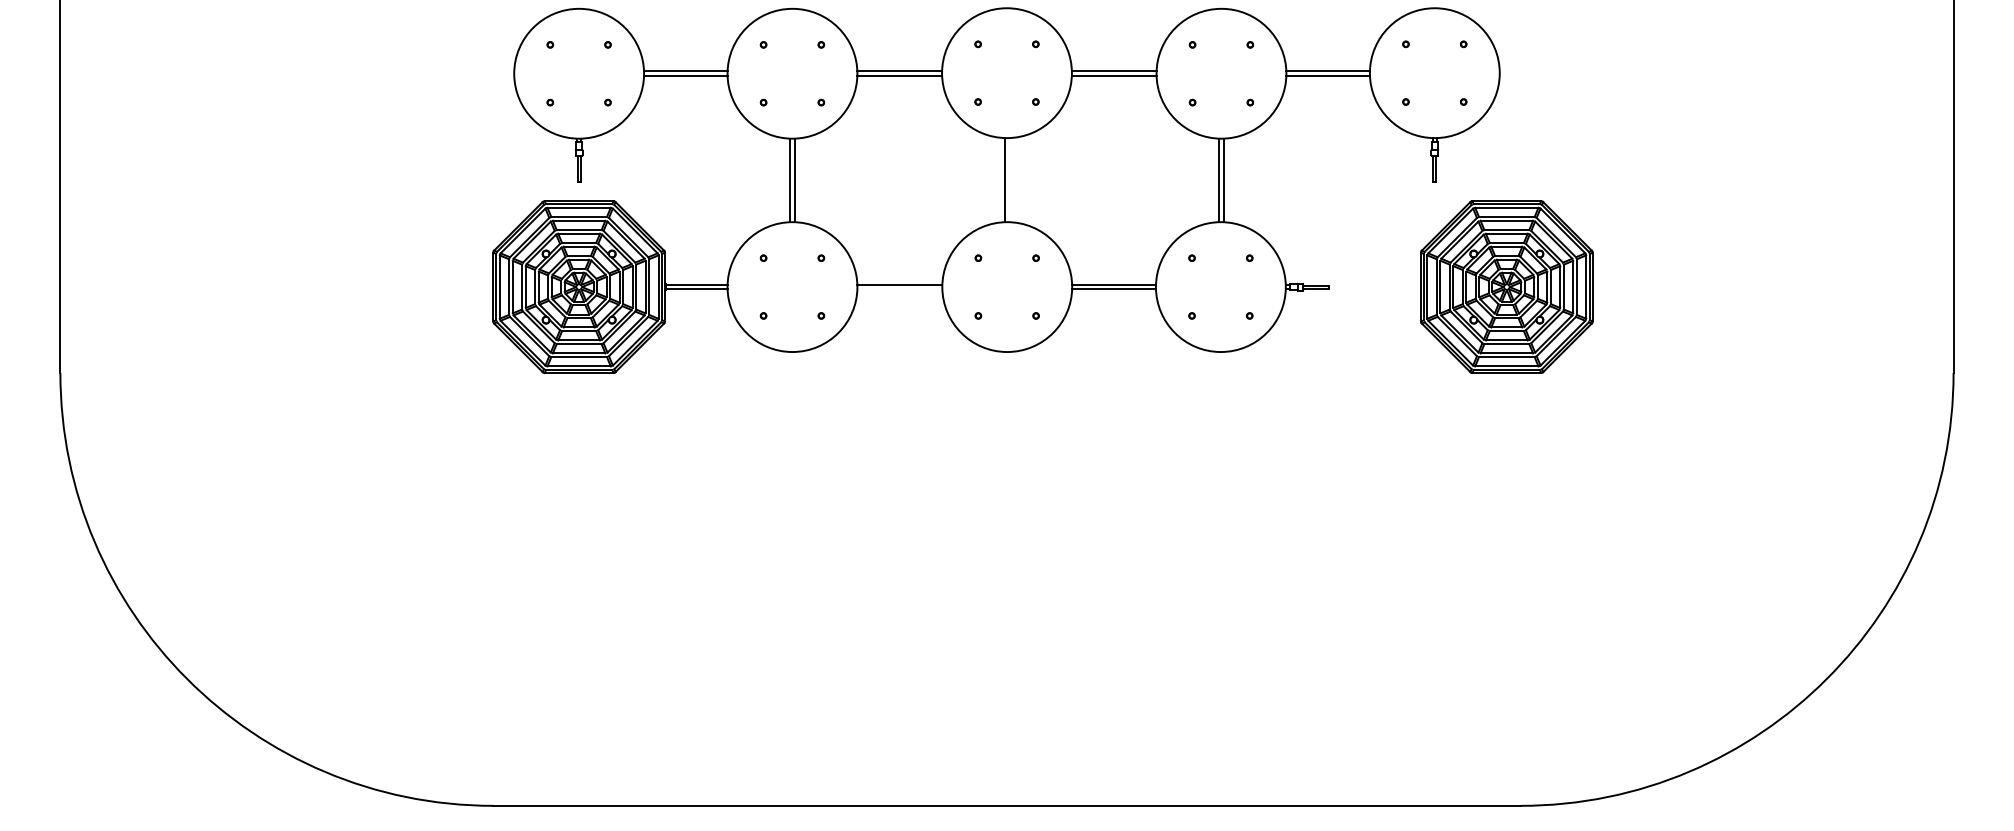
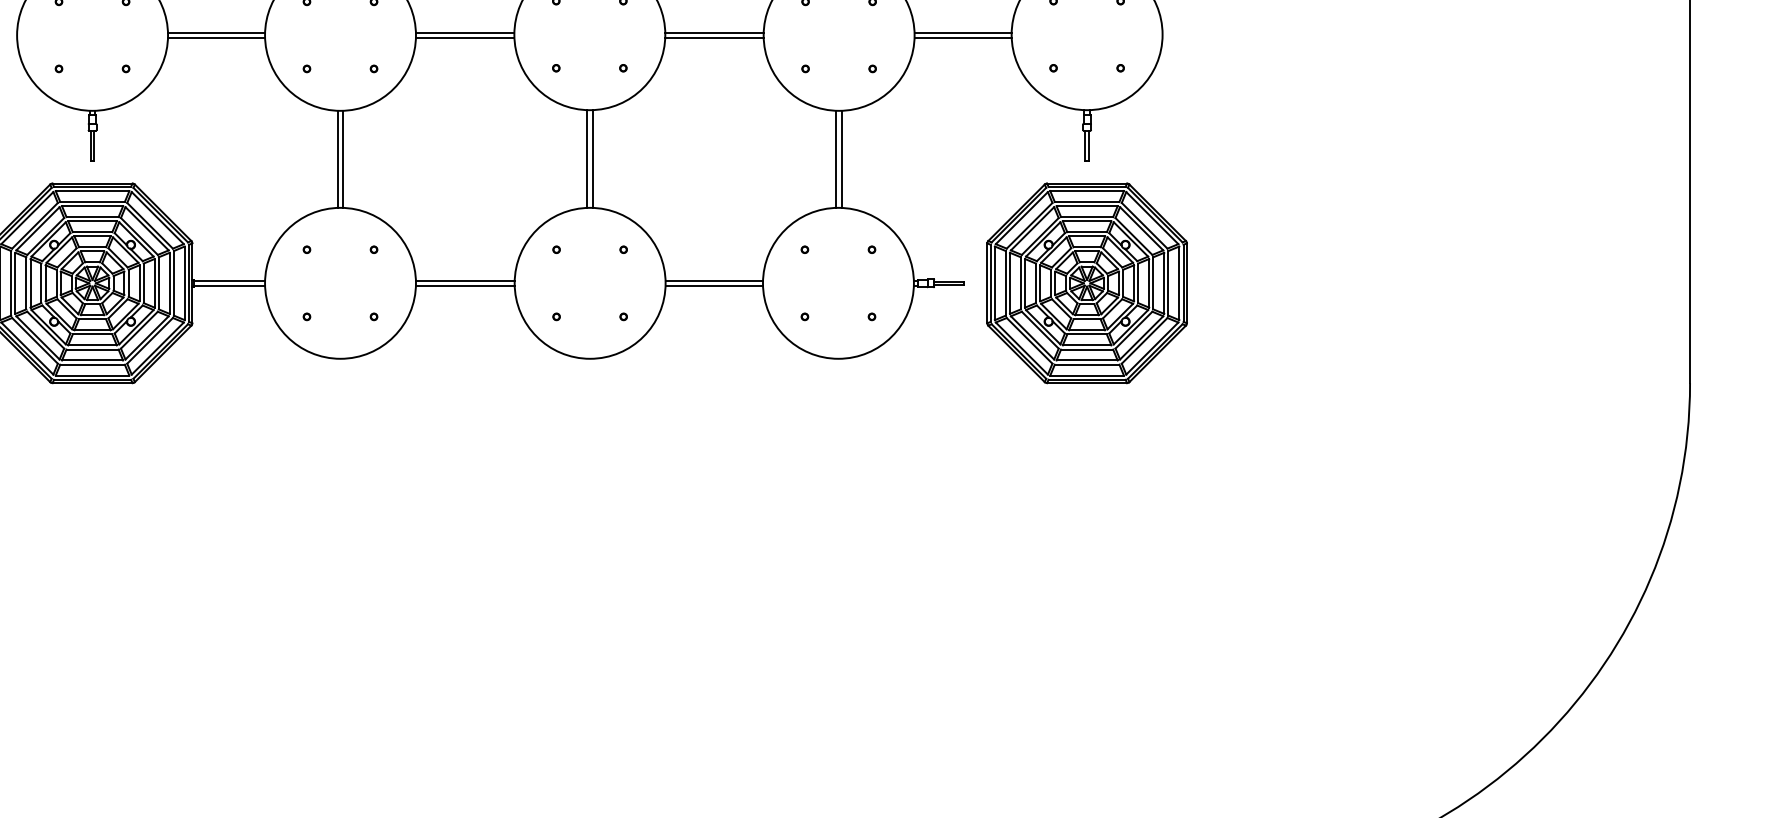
line: (1009, 180) -> (592, 159), added
part: (1506, 286) -> (1086, 282), moved
line: (899, 289) -> (464, 286), added

